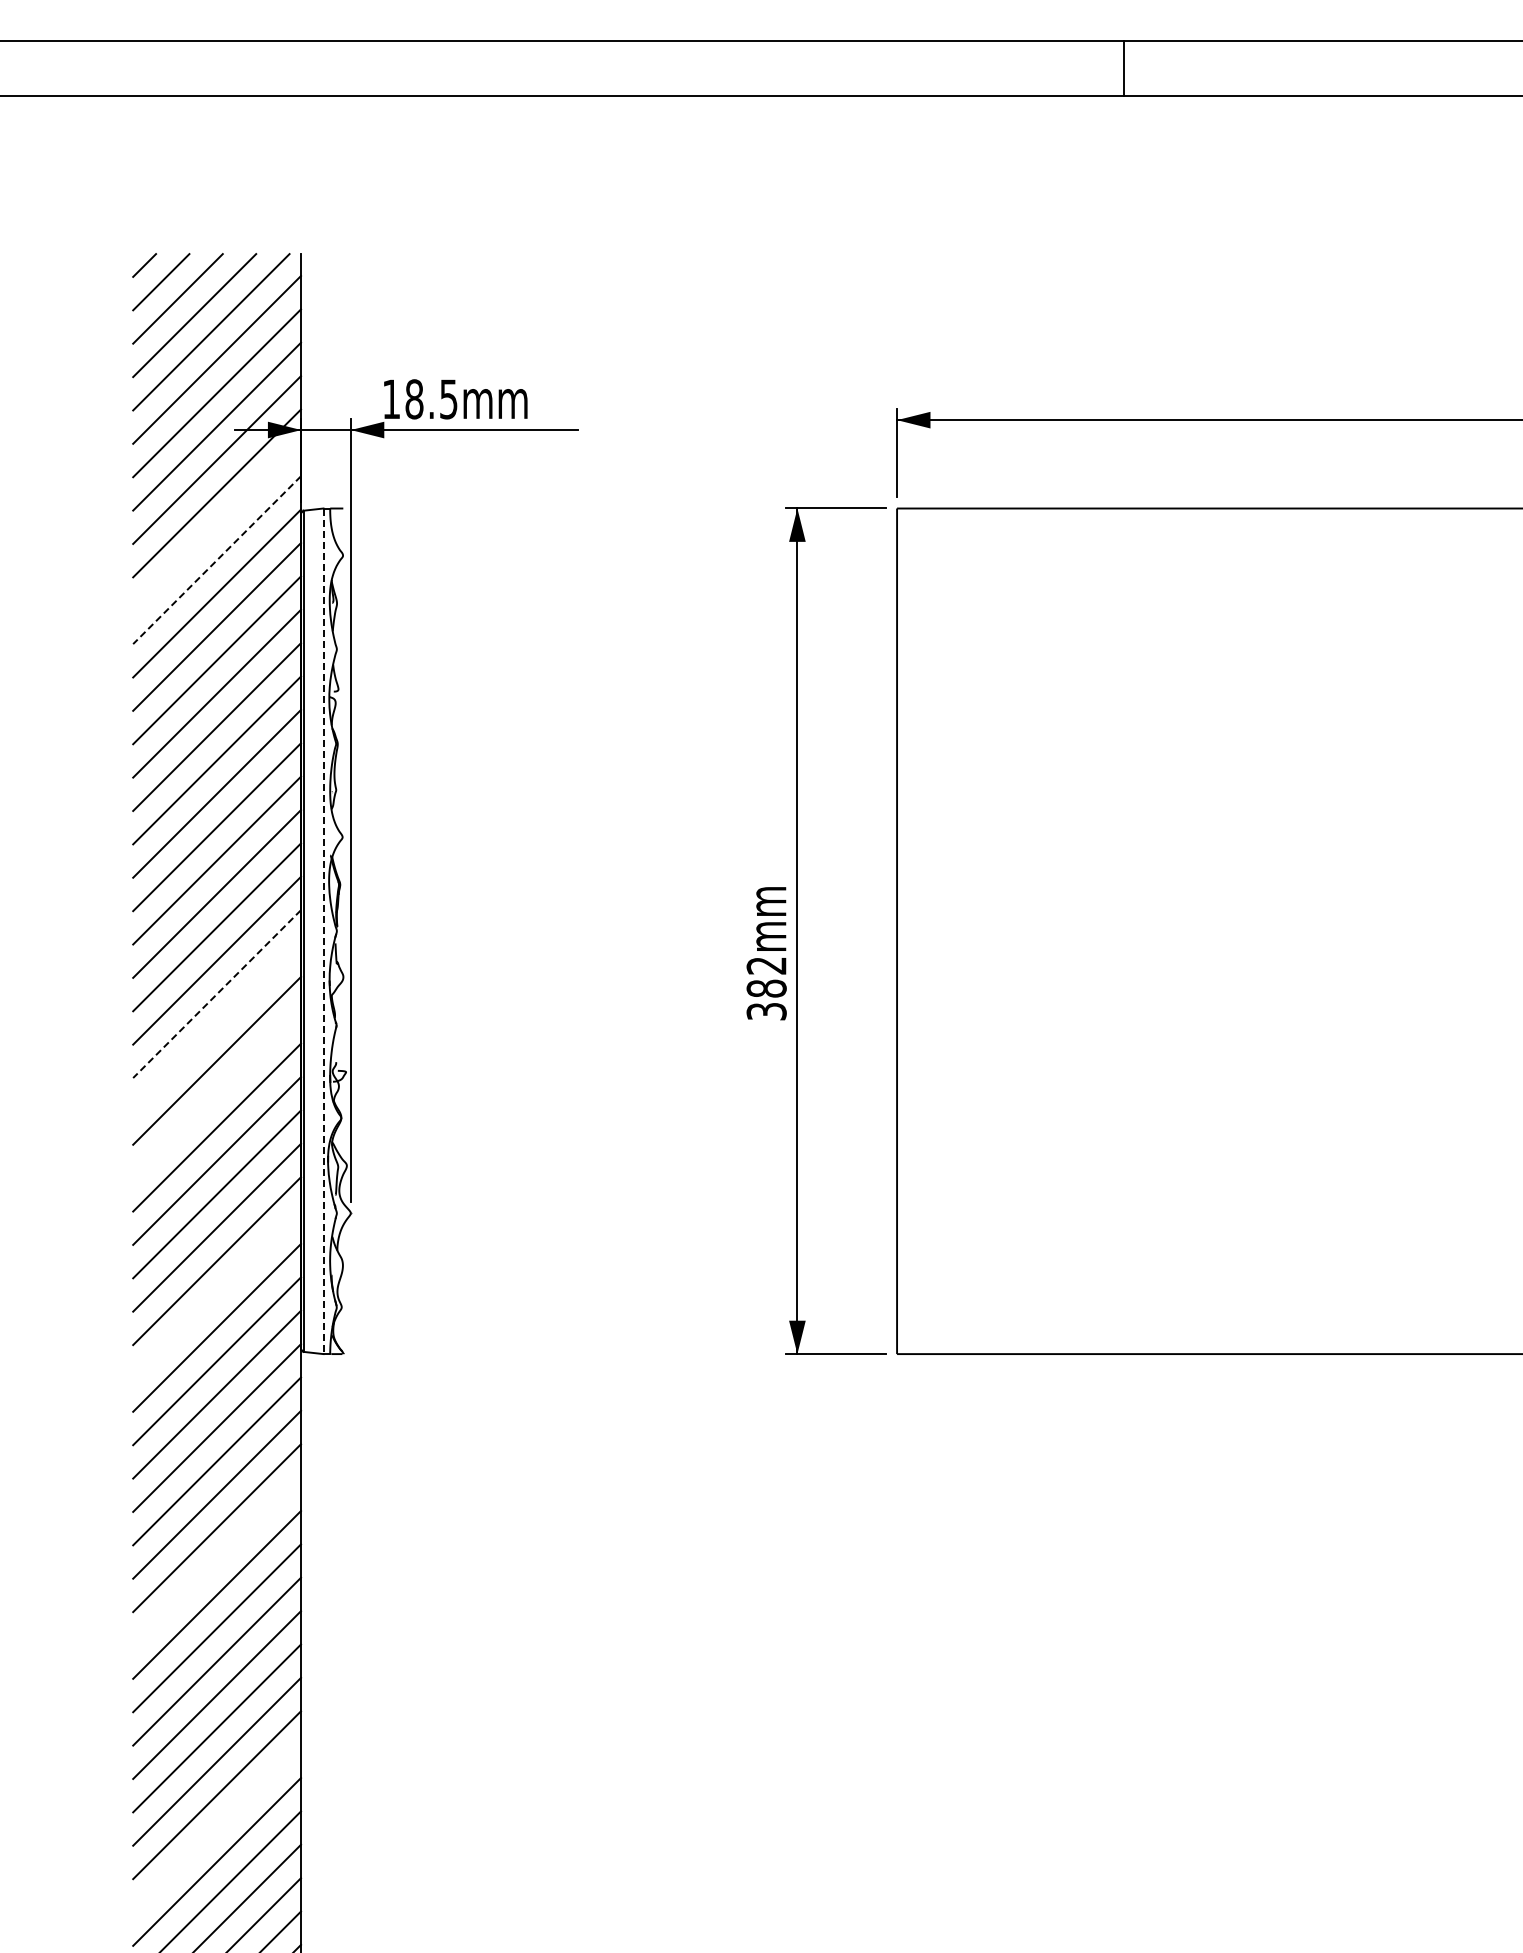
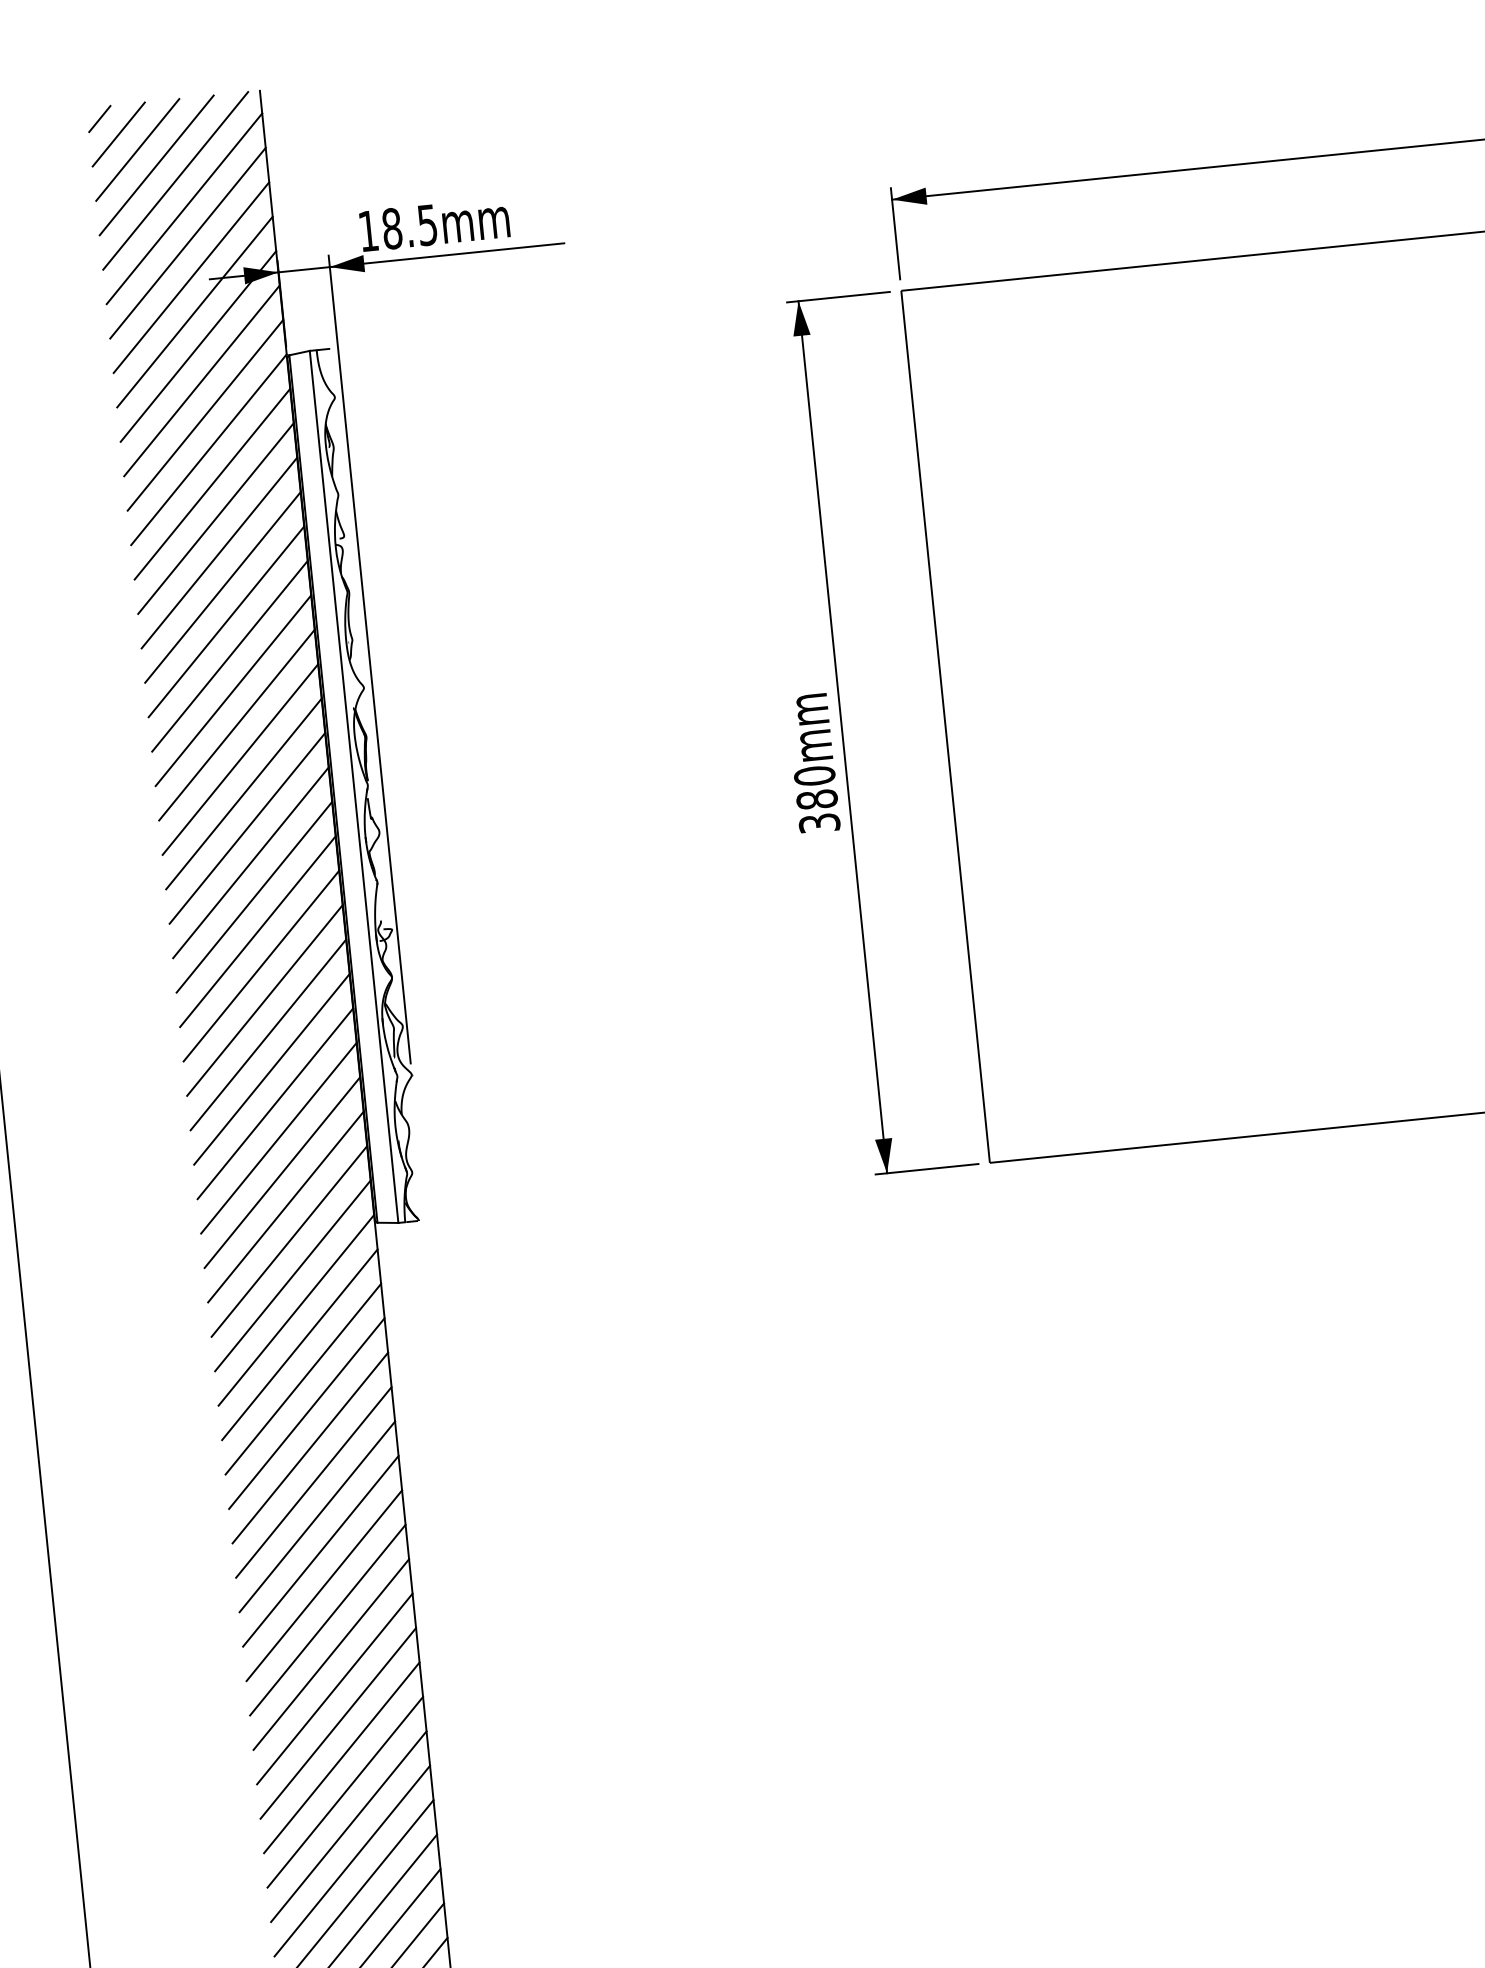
line: (217, 526) -> (202, 380), added
line: (217, 560) -> (205, 415), dashed -> solid
line: (323, 931) -> (354, 787), dashed -> solid
text: (766, 965) -> (814, 775), 382mm -> 380mm
line: (217, 994) -> (251, 863), dashed -> solid
line: (217, 1027) -> (254, 897), added
line: (217, 1094) -> (261, 966), added
line: (217, 1294) -> (282, 1172), added
line: (217, 1561) -> (310, 1447), added
line: (217, 1828) -> (338, 1723), added

